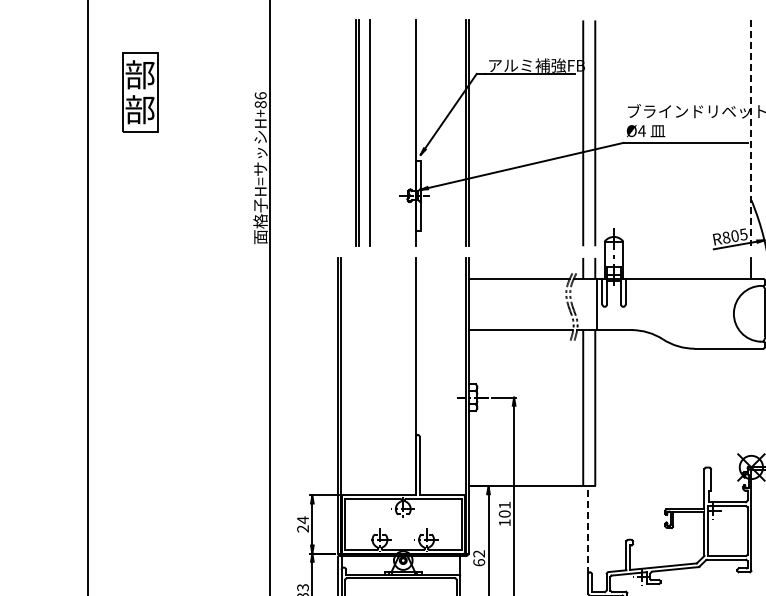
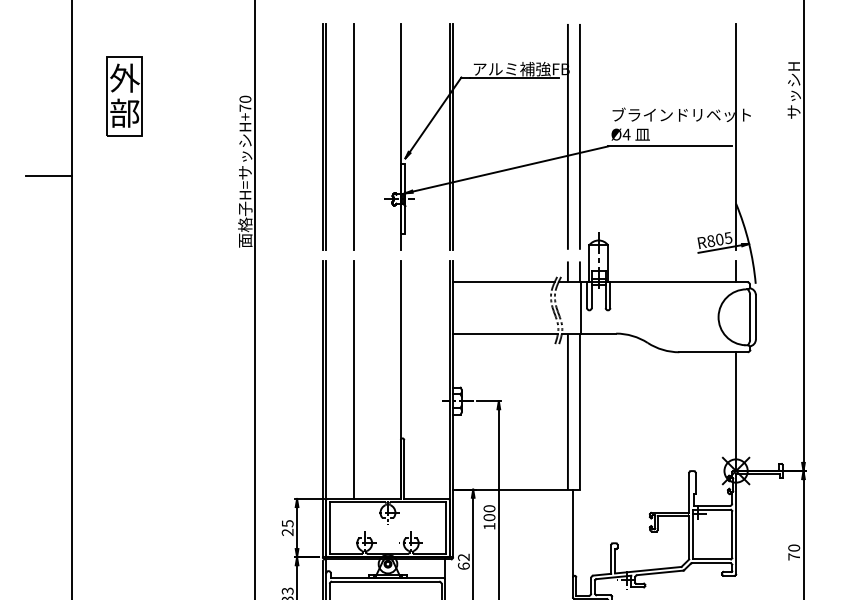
text: (139, 73) -> (124, 77), 部 -> 外
text: (260, 99) -> (245, 103), H+86 -> H+70
line: (356, 132) -> (323, 136), moved
line: (751, 132) -> (736, 136), dashed -> solid
line: (63, 172) -> (48, 176), added
line: (369, 375) -> (354, 379), added
line: (751, 407) -> (736, 411), added
text: (504, 504) -> (489, 508), 101 -> 100
text: (302, 519) -> (287, 523), 24 -> 25
line: (588, 529) -> (573, 533), dashed -> solid

